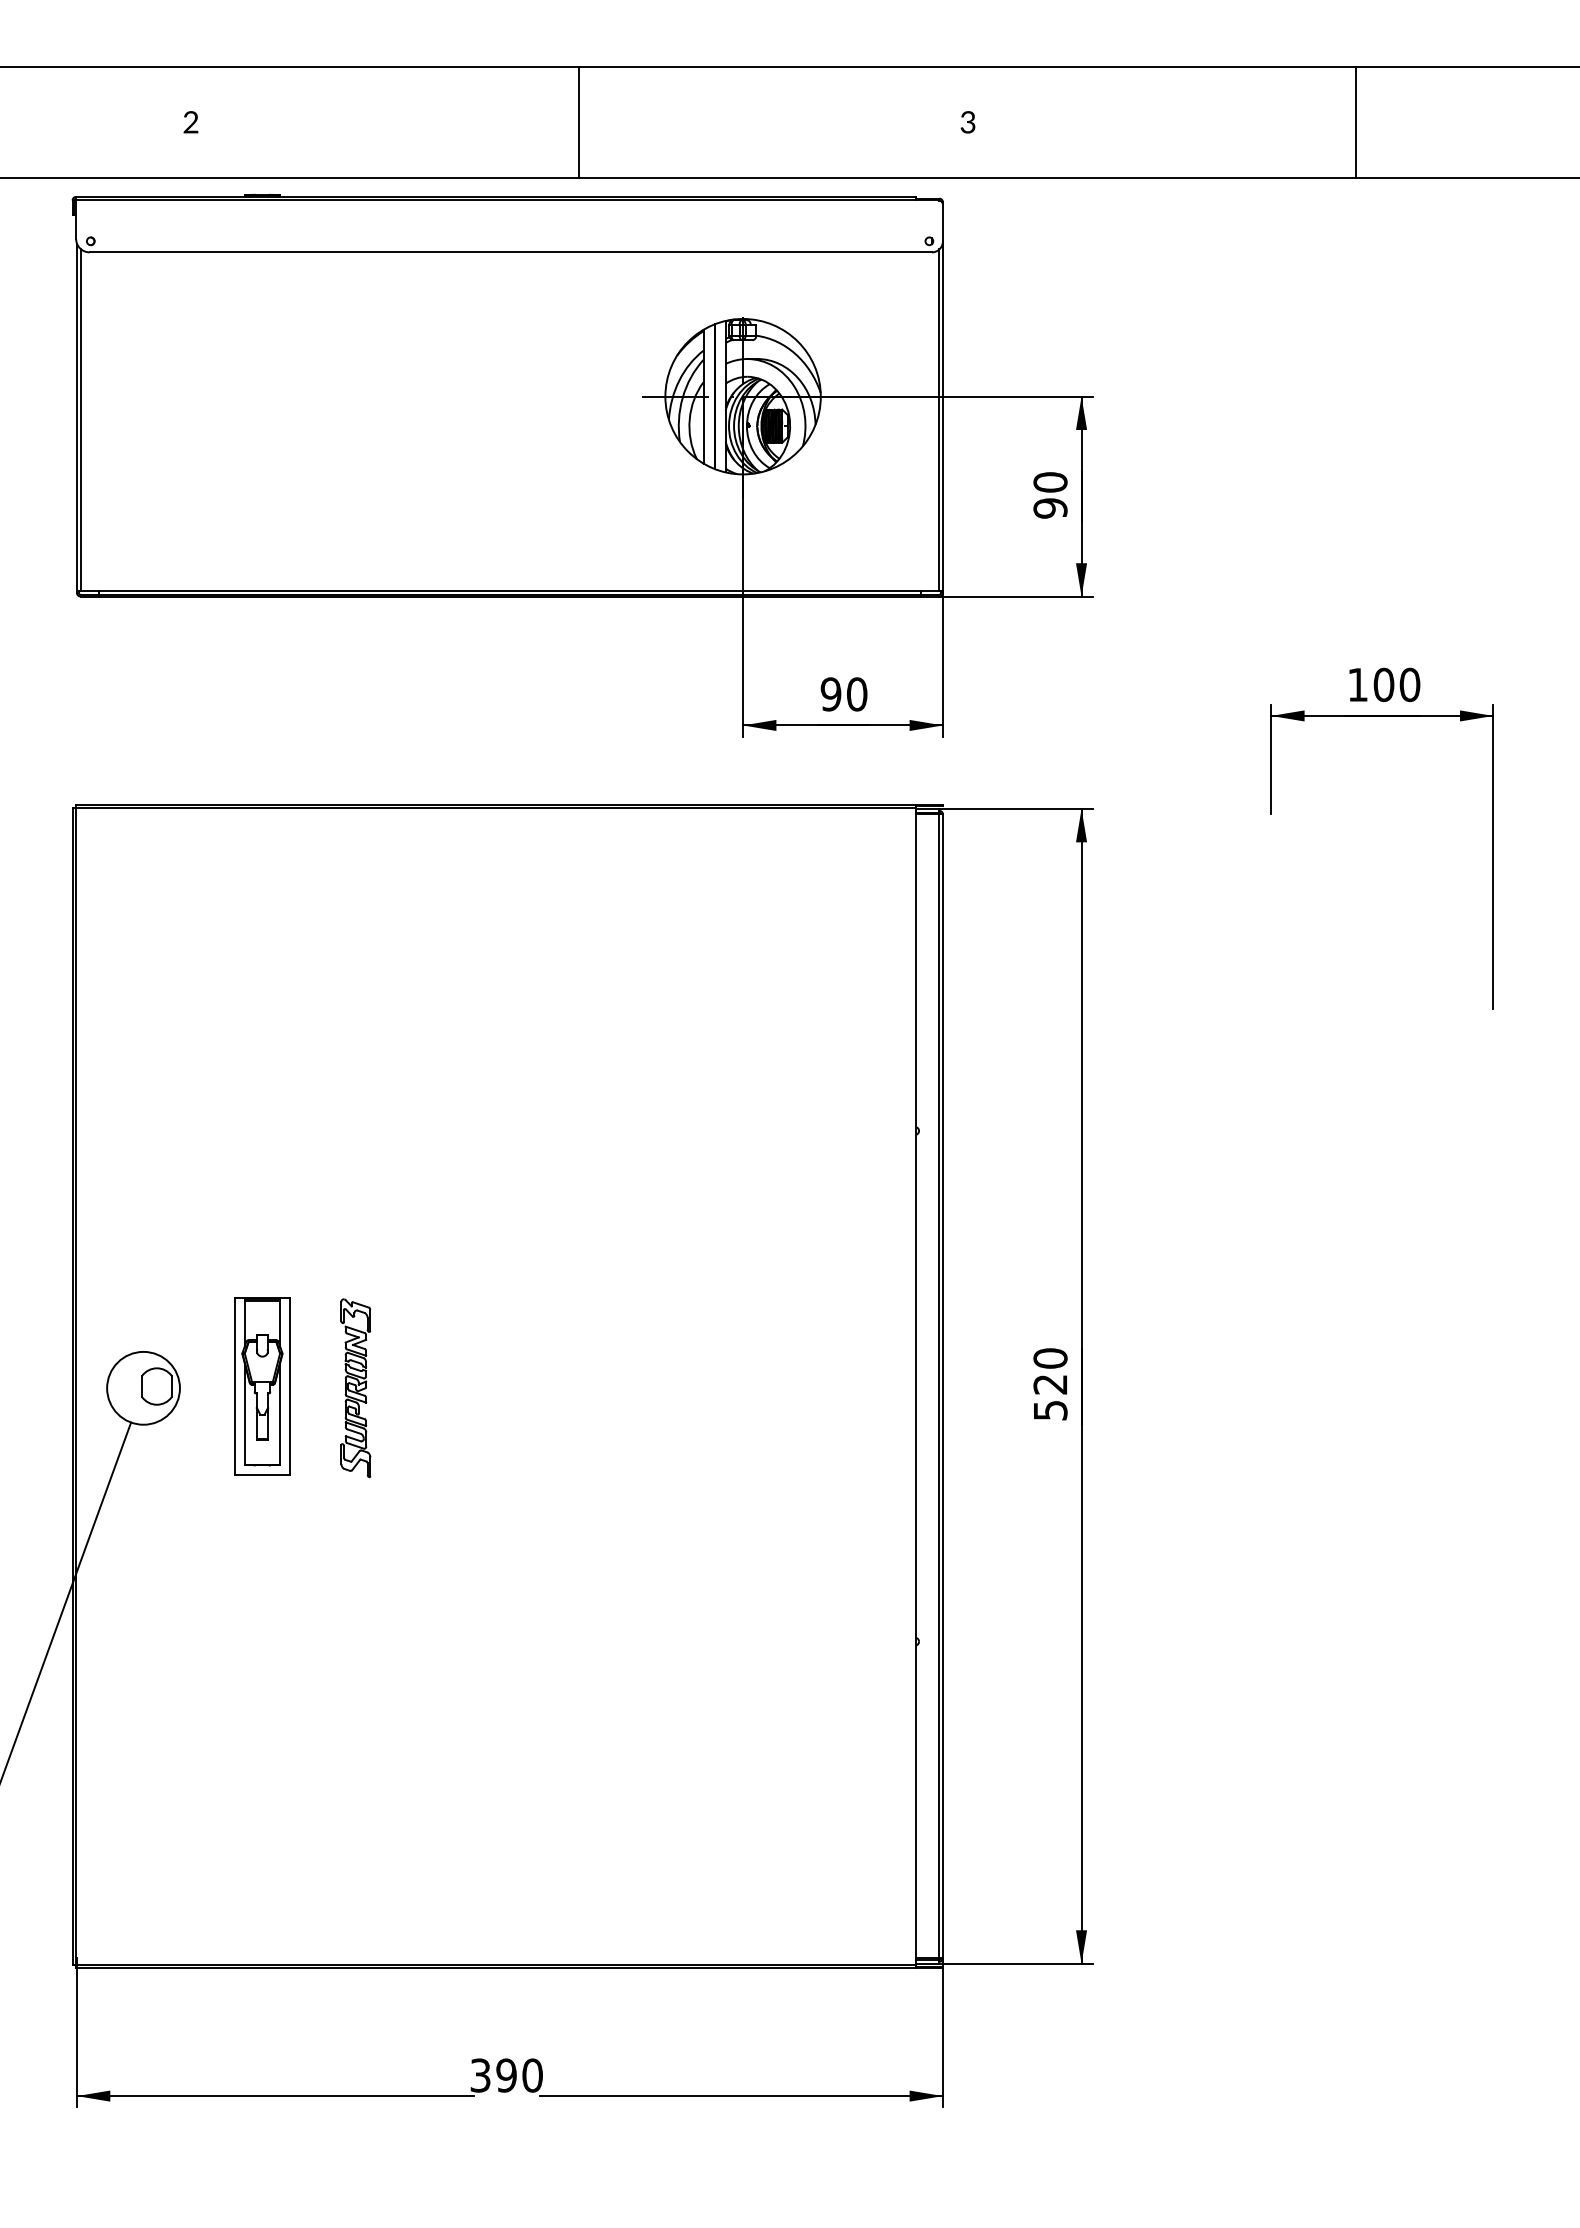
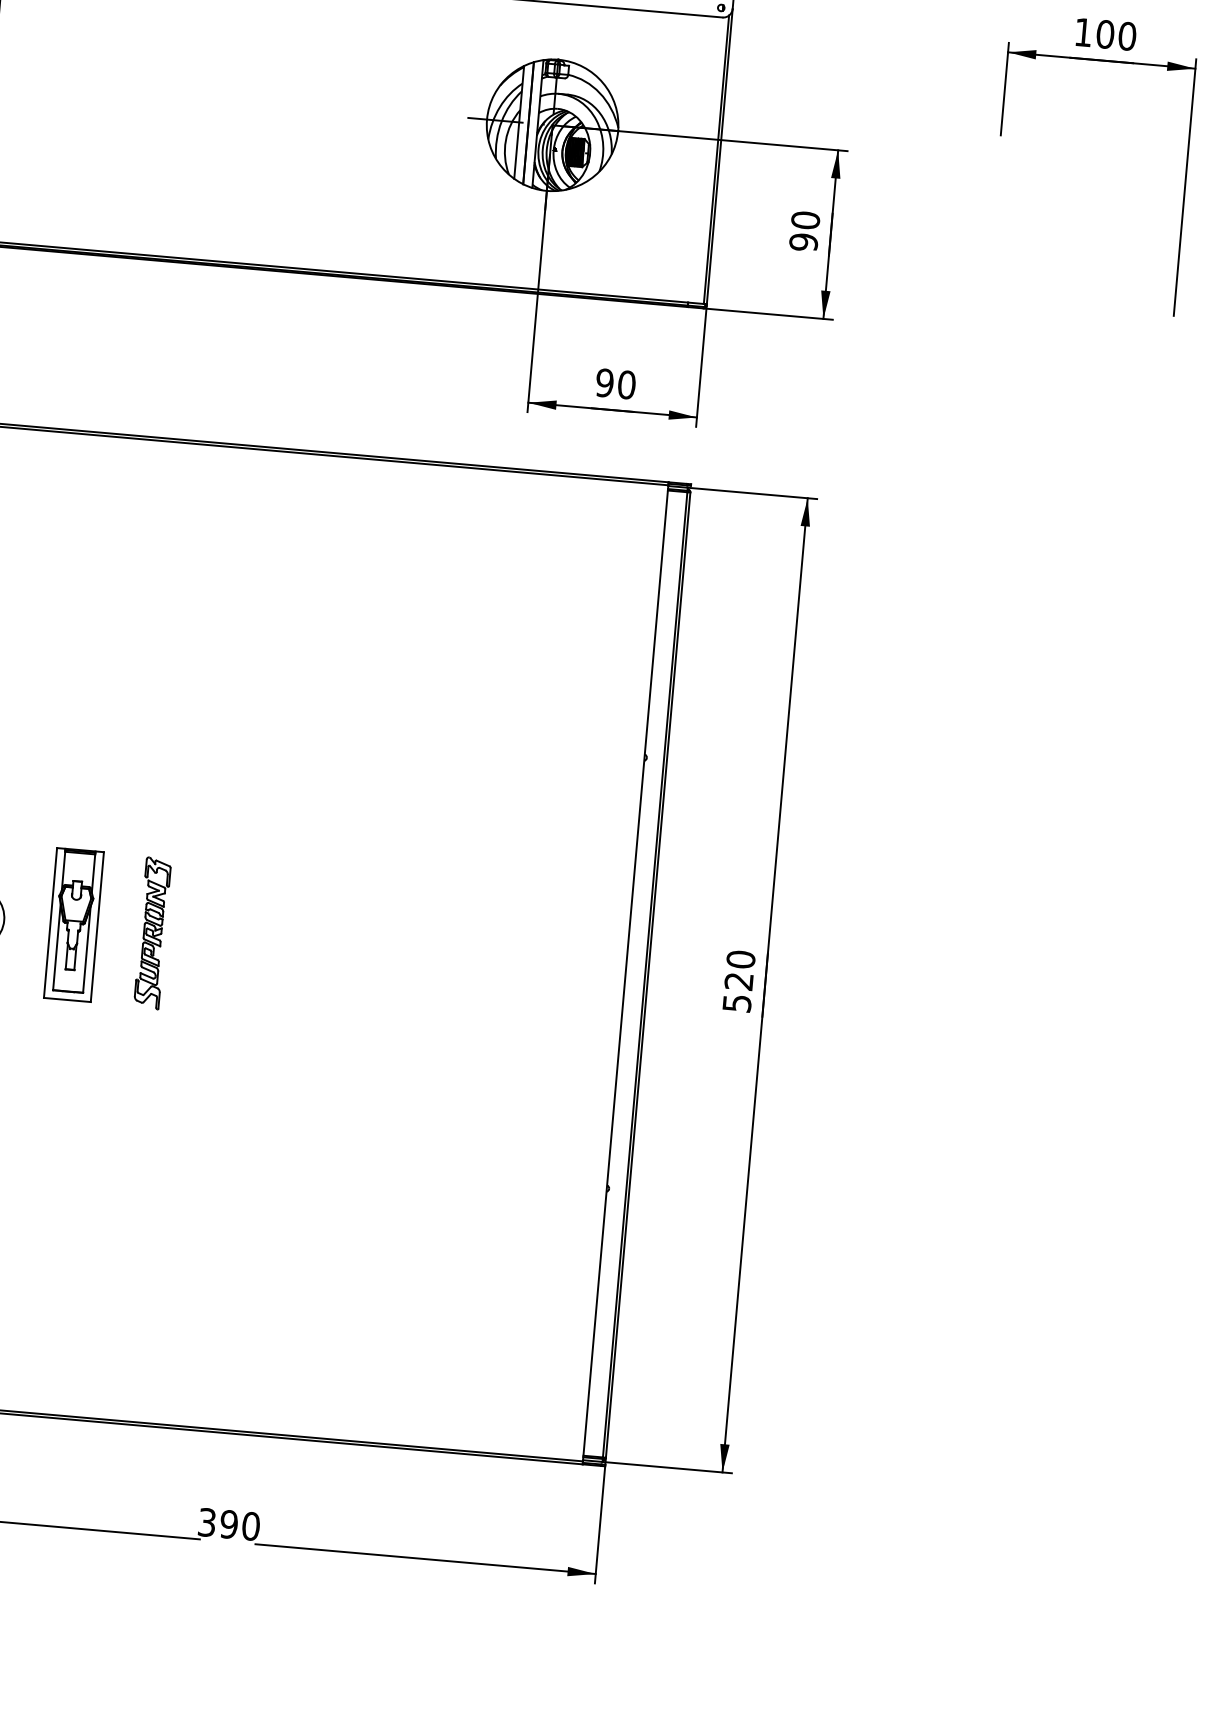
part: (1492, 838) -> (1185, 172), moved

